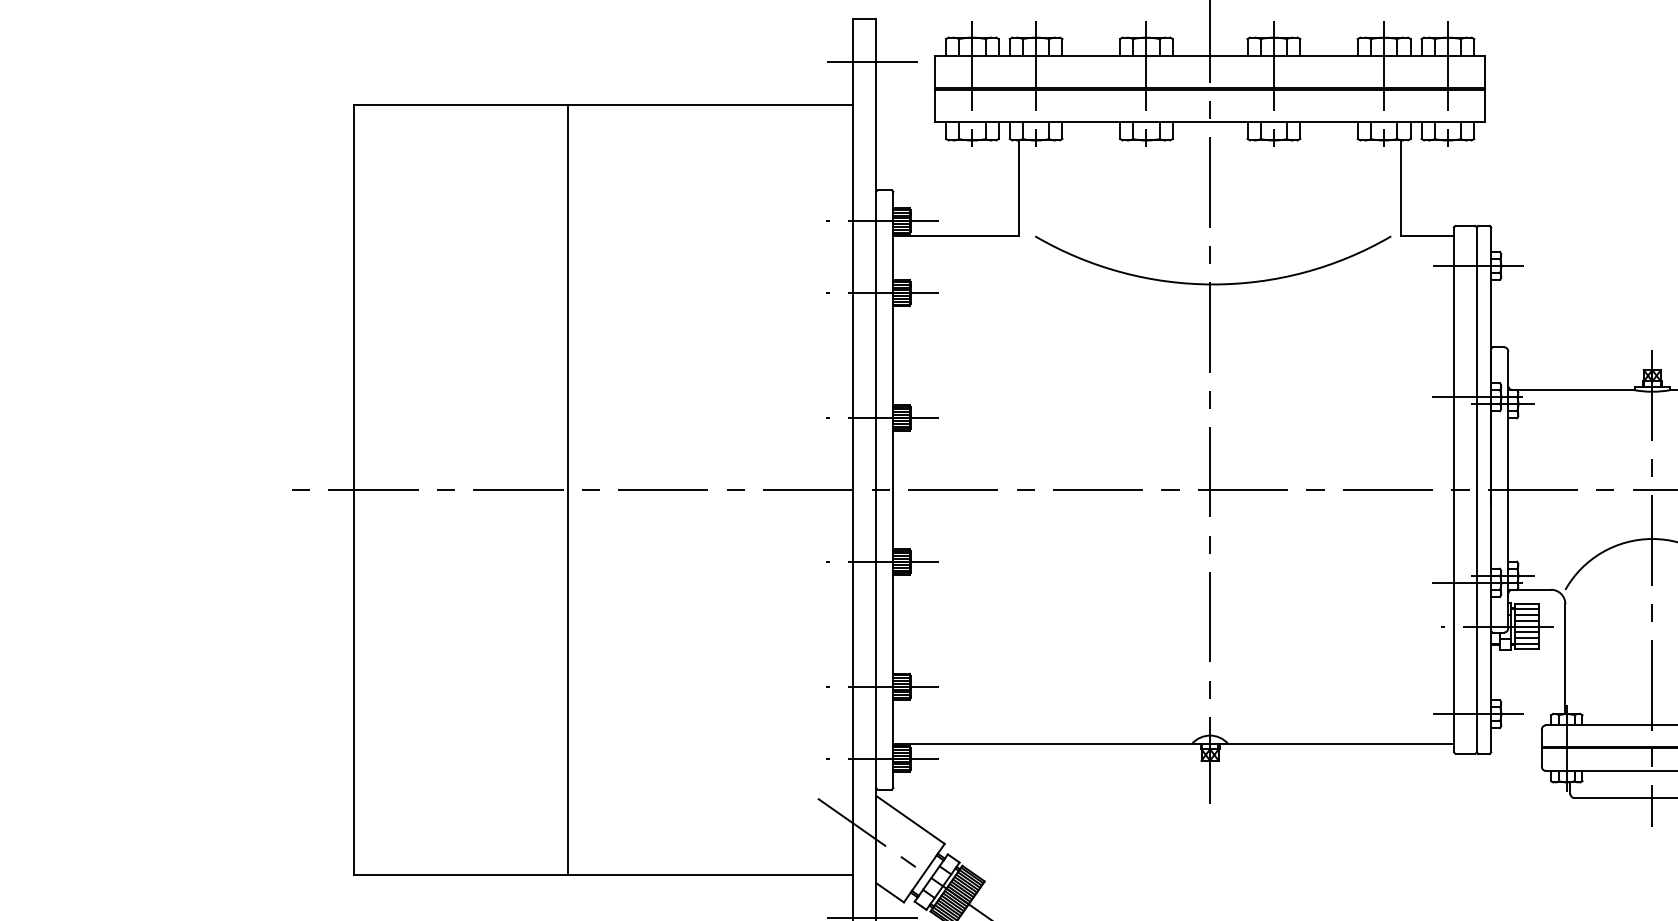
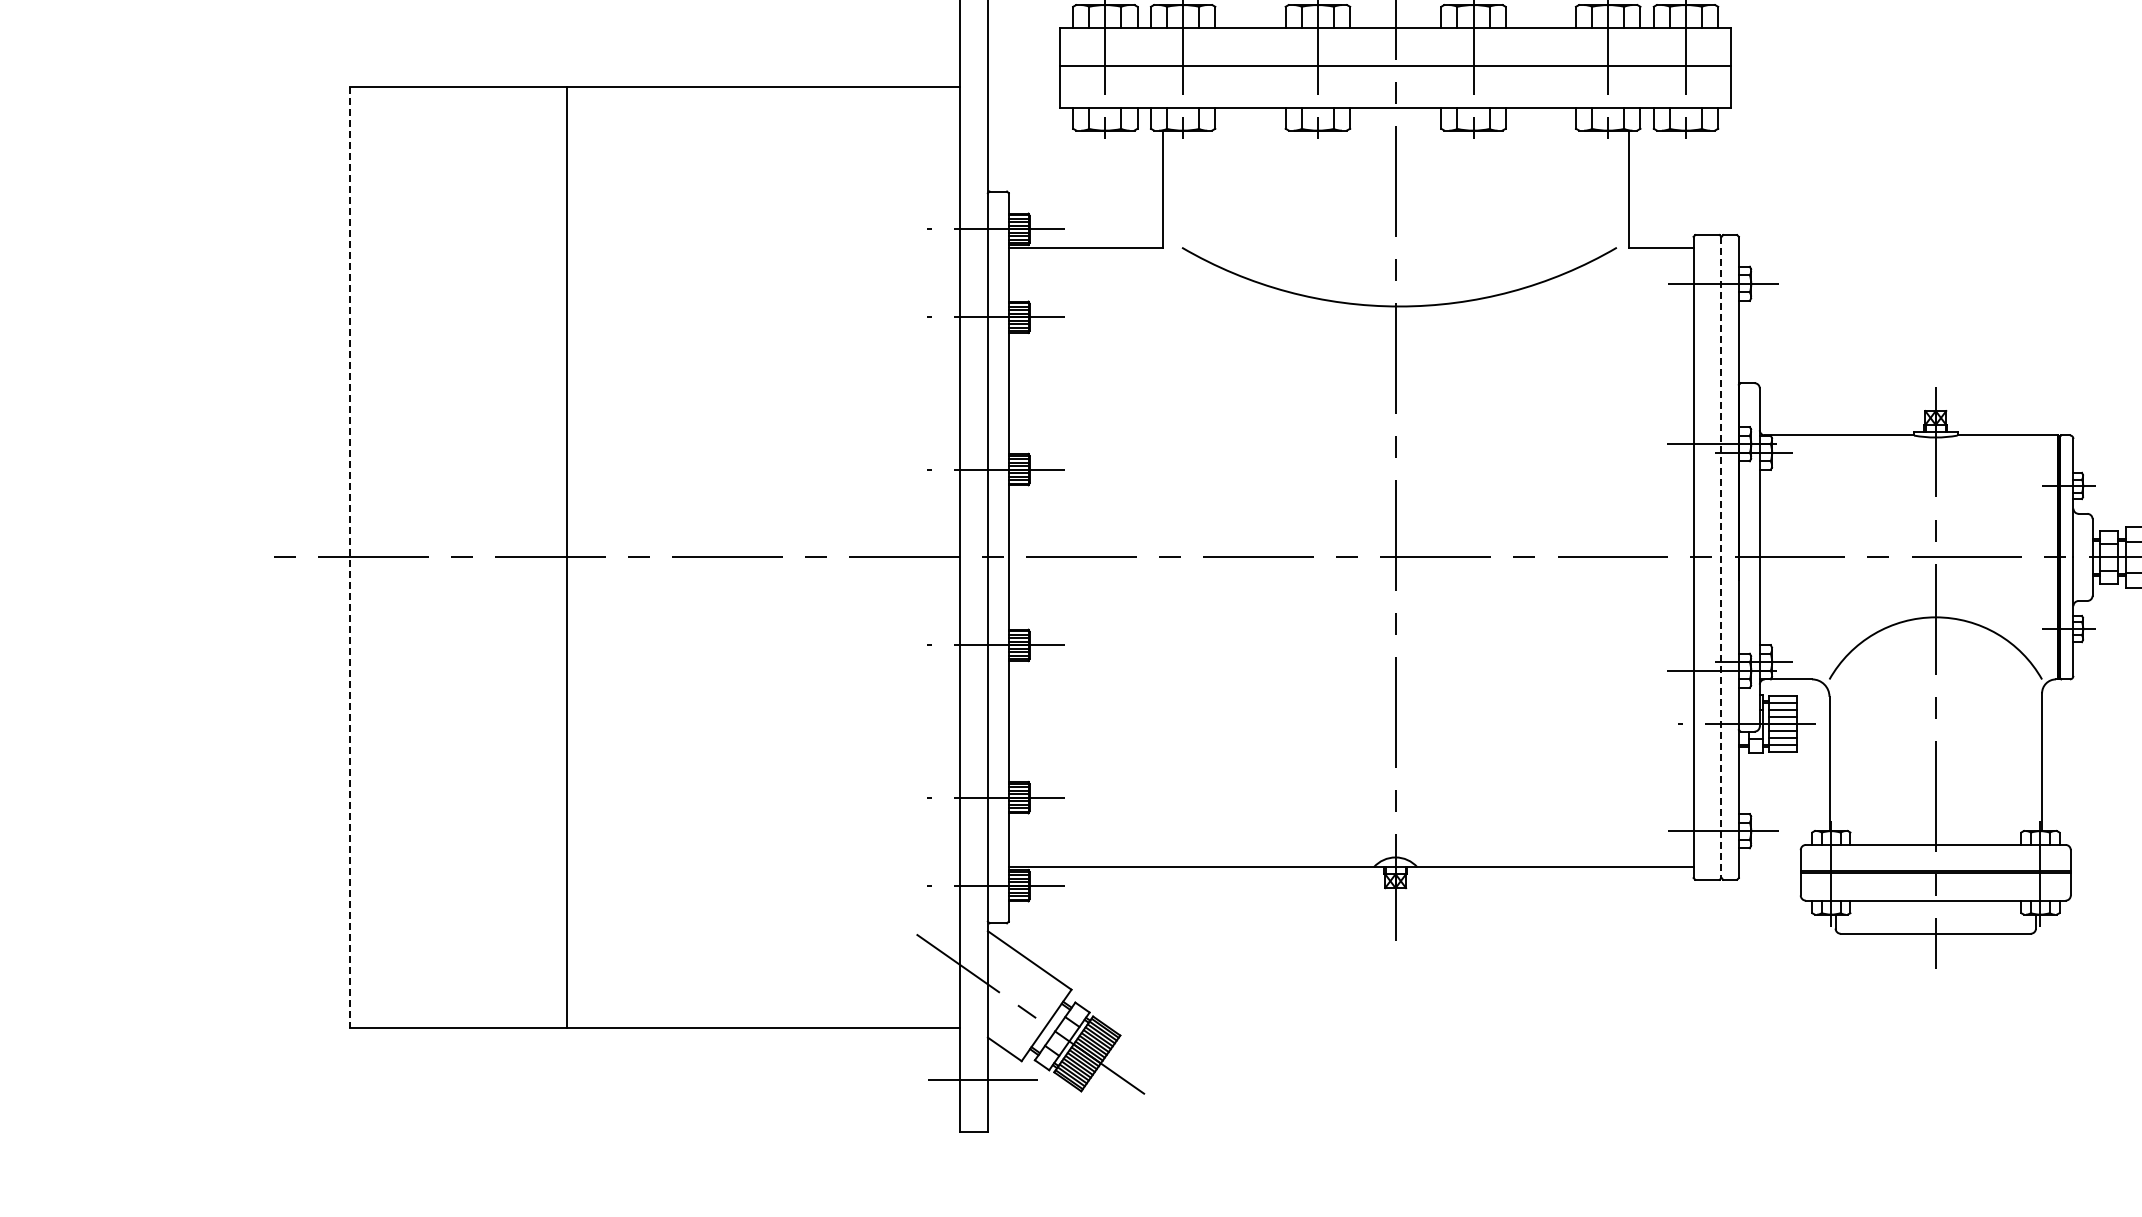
line: (868, 61) -> (978, 34), removed
line: (1210, 90) -> (1395, 69), removed
line: (354, 489) -> (350, 557), solid -> dashed
line: (568, 489) -> (566, 556), moved
line: (1476, 489) -> (1721, 557), solid -> dashed

